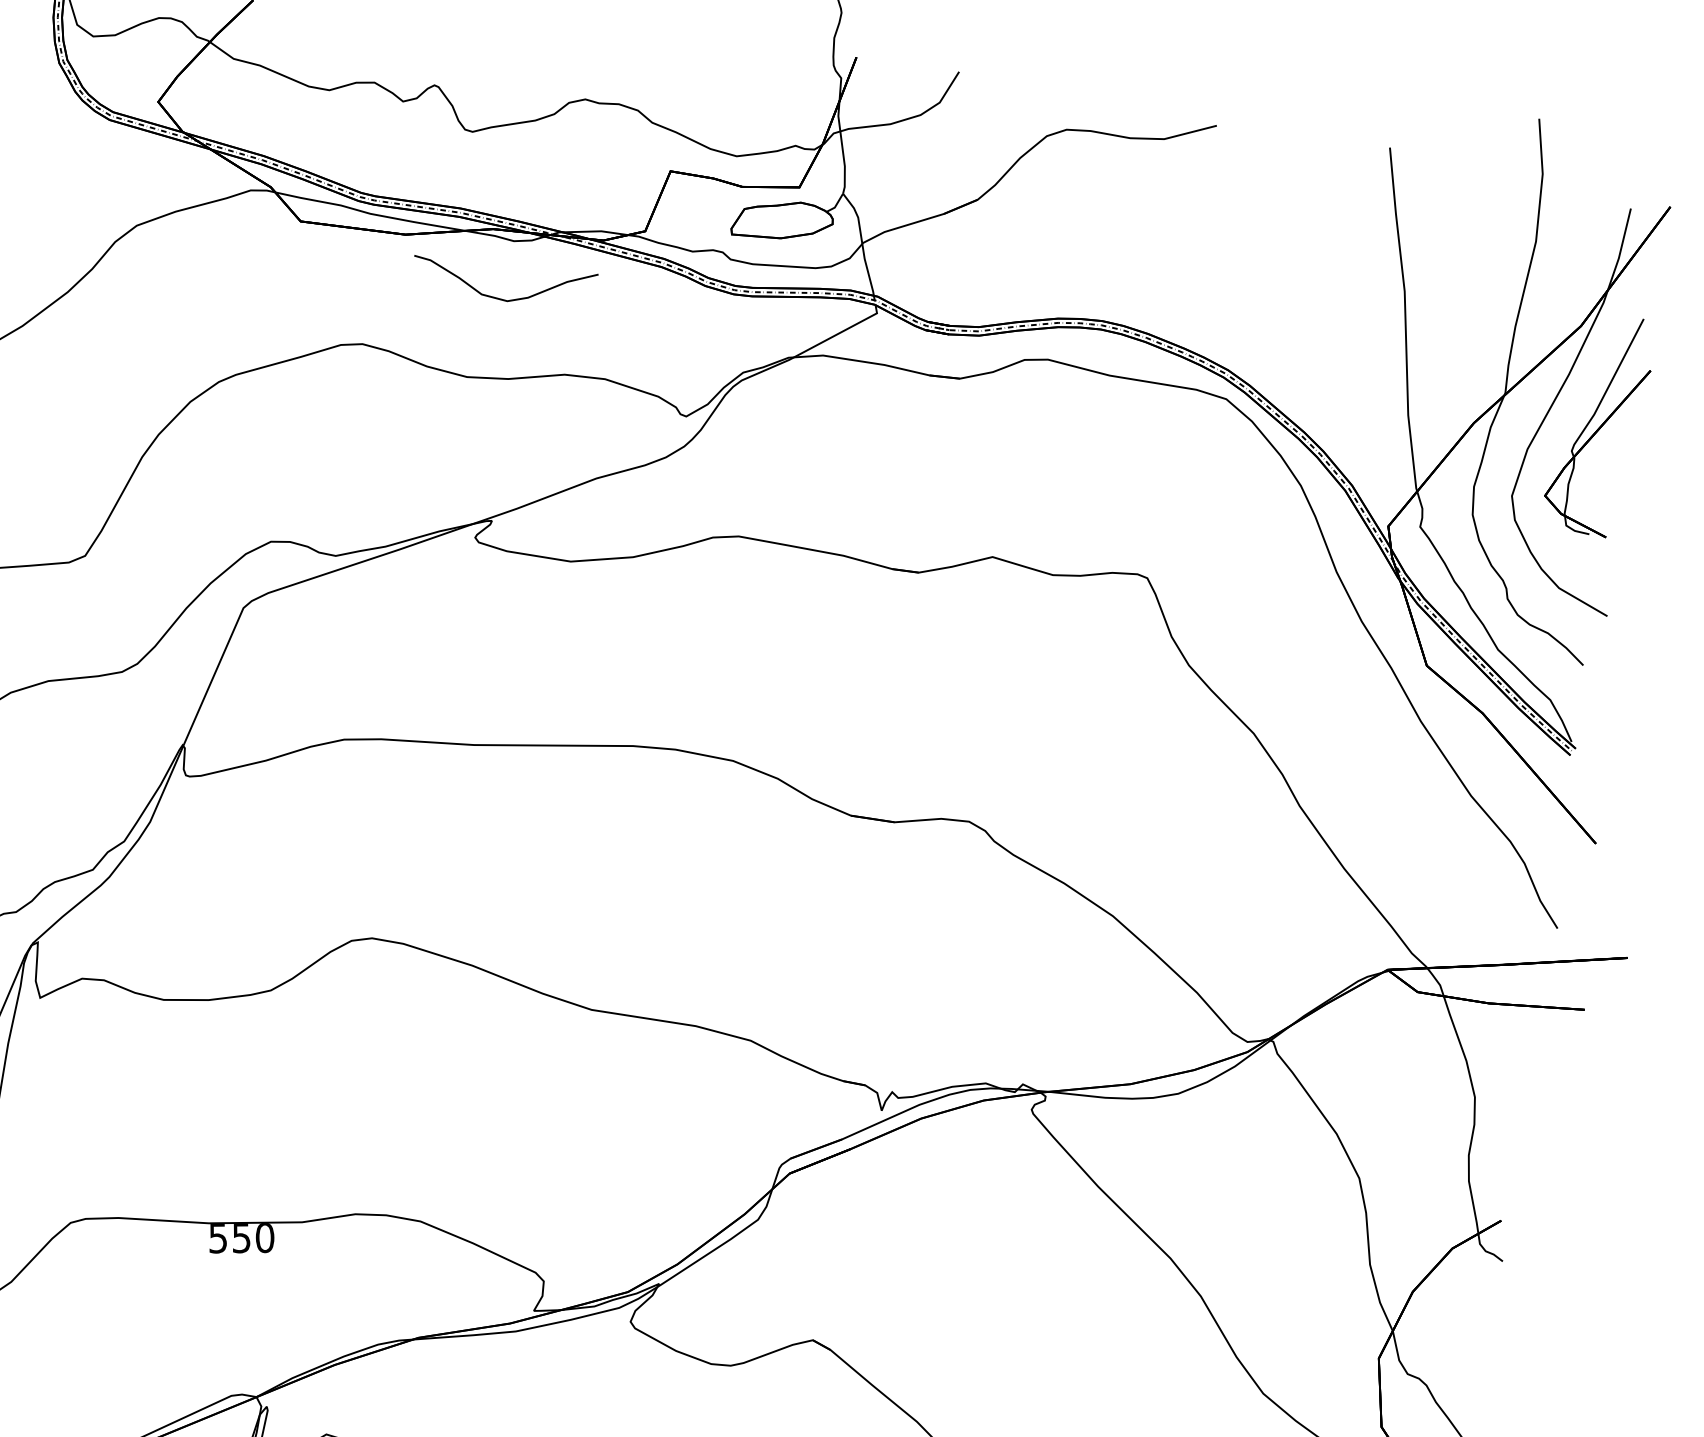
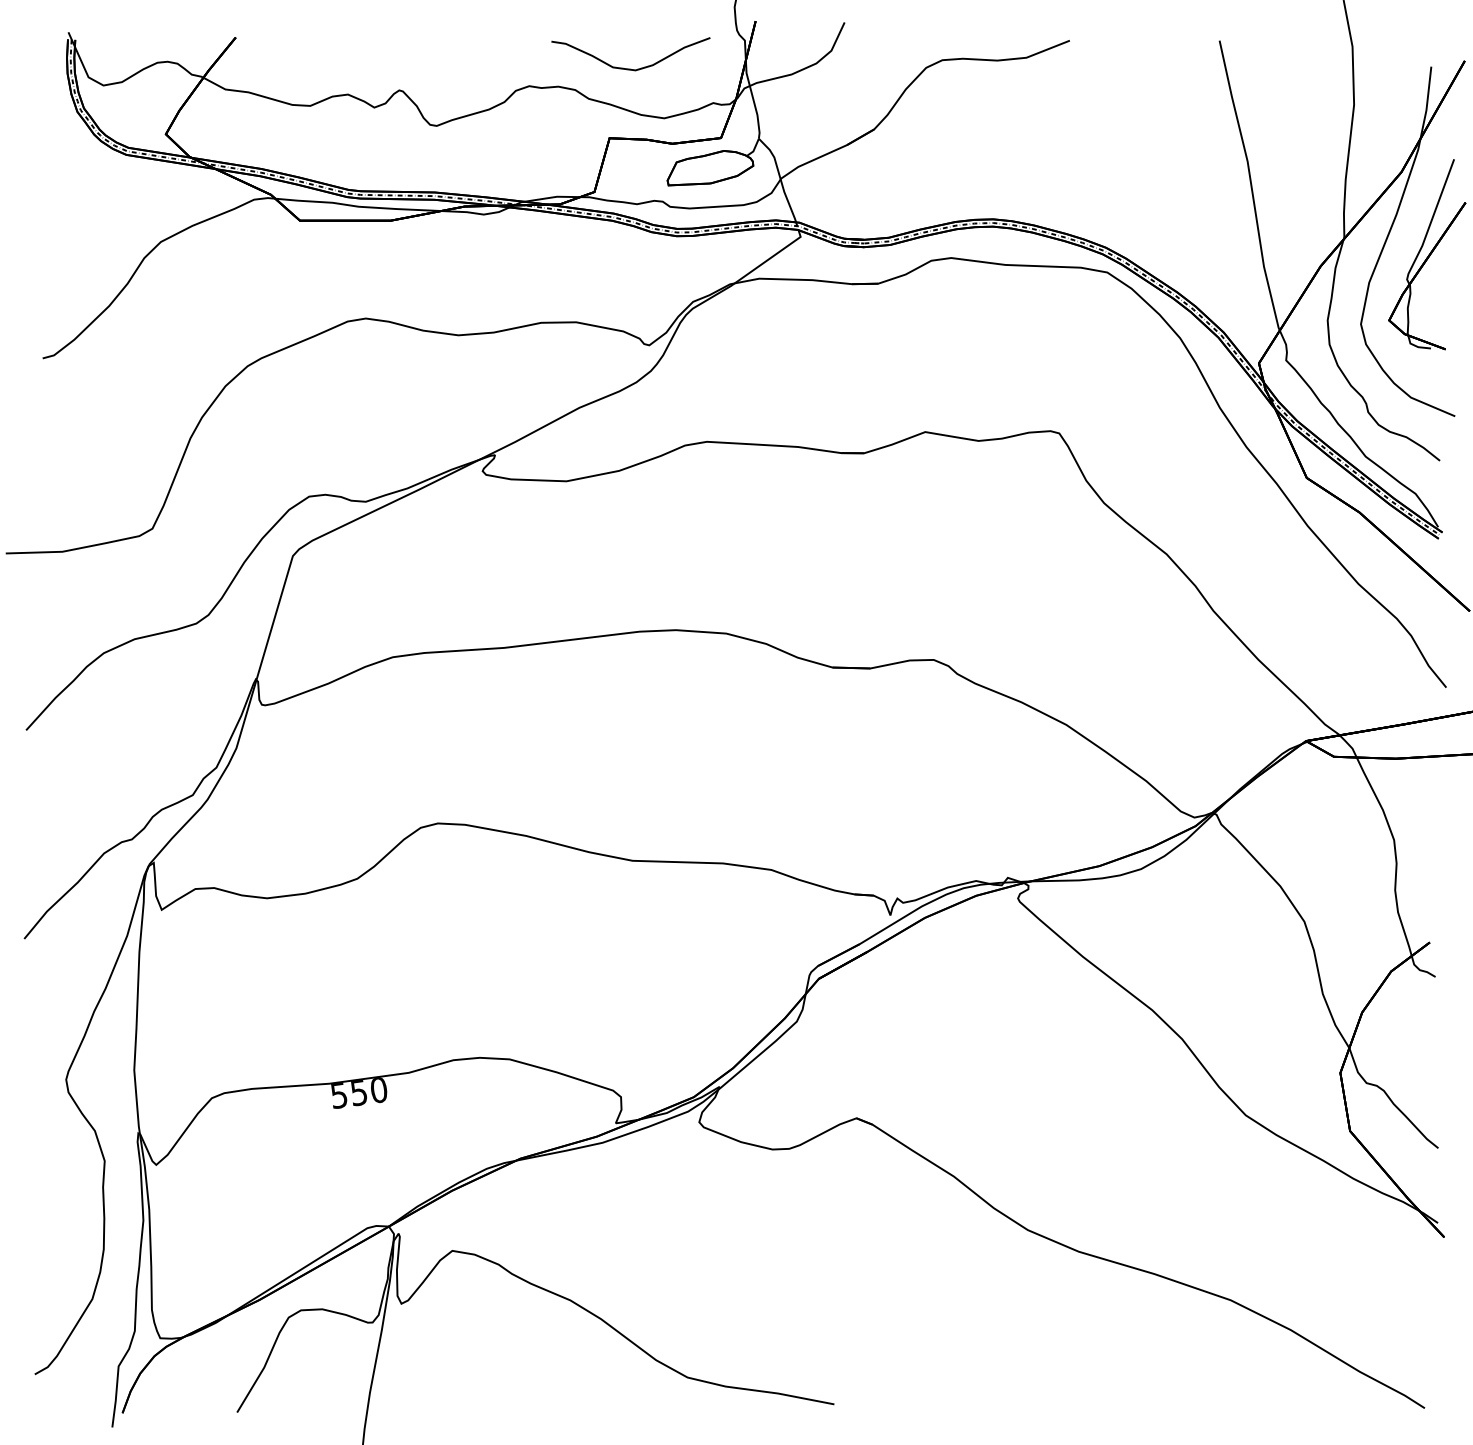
curve: (501, 298) -> (630, 68), moved

